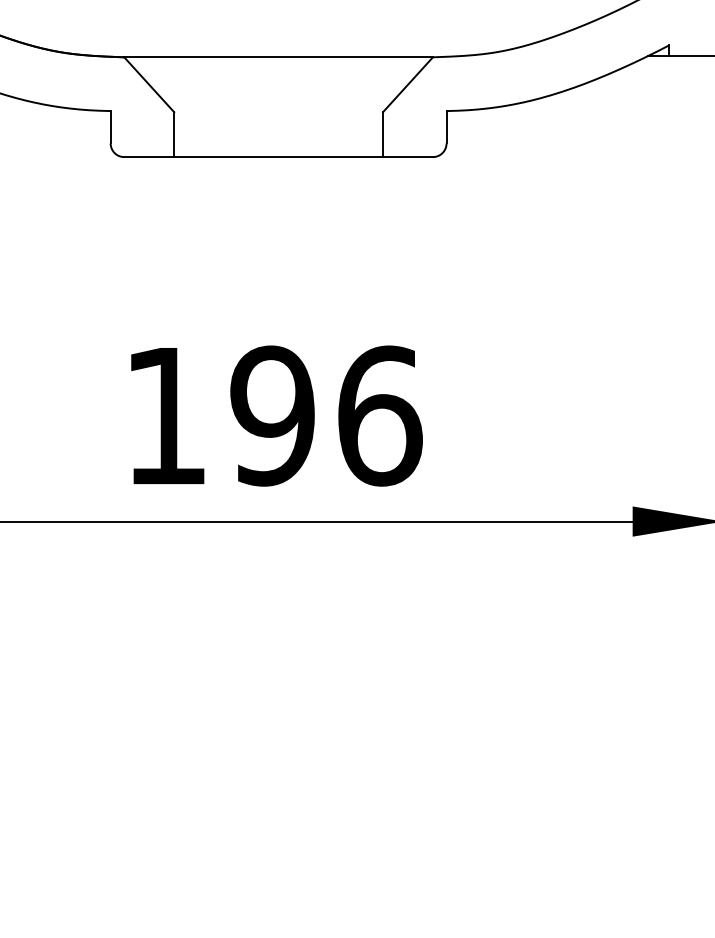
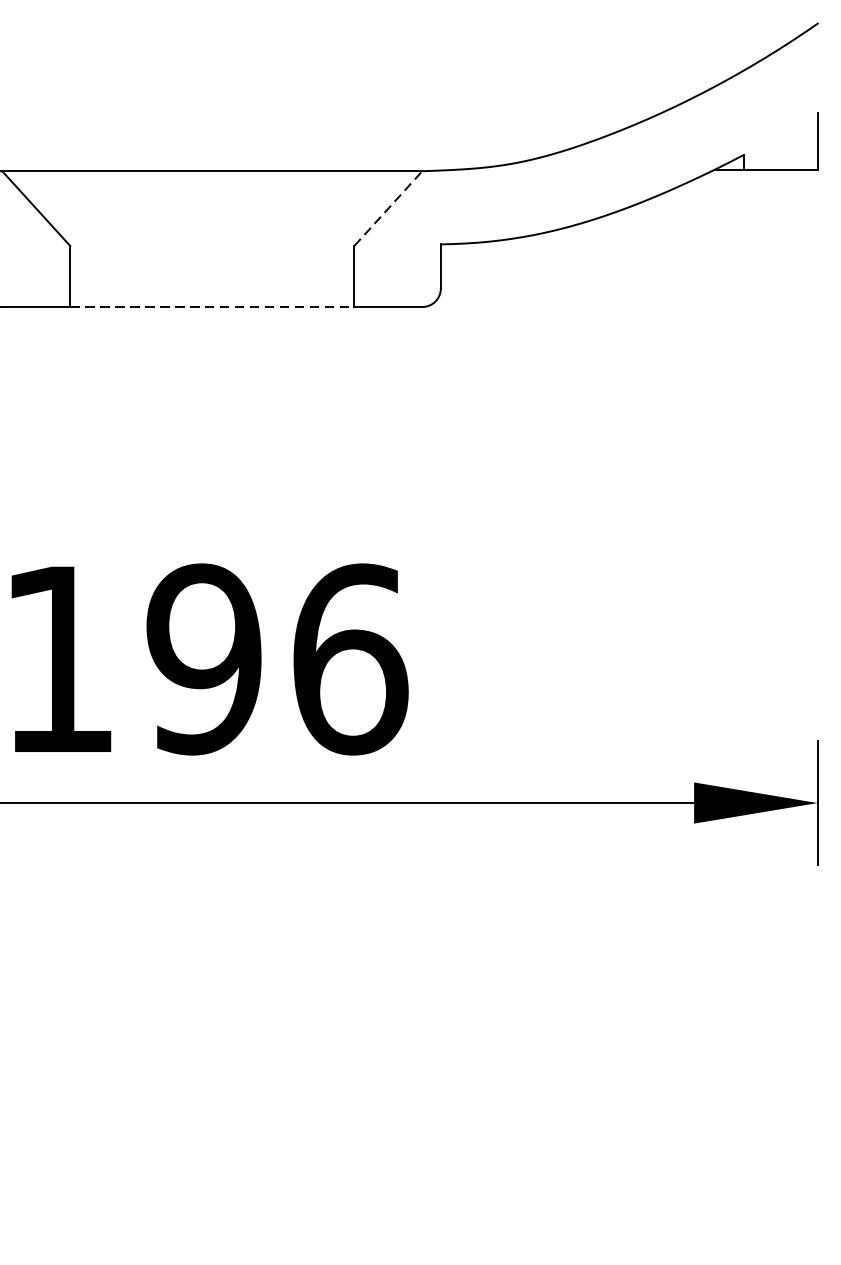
line: (408, 84) -> (389, 208), solid -> dashed
line: (279, 157) -> (213, 307), solid -> dashed

